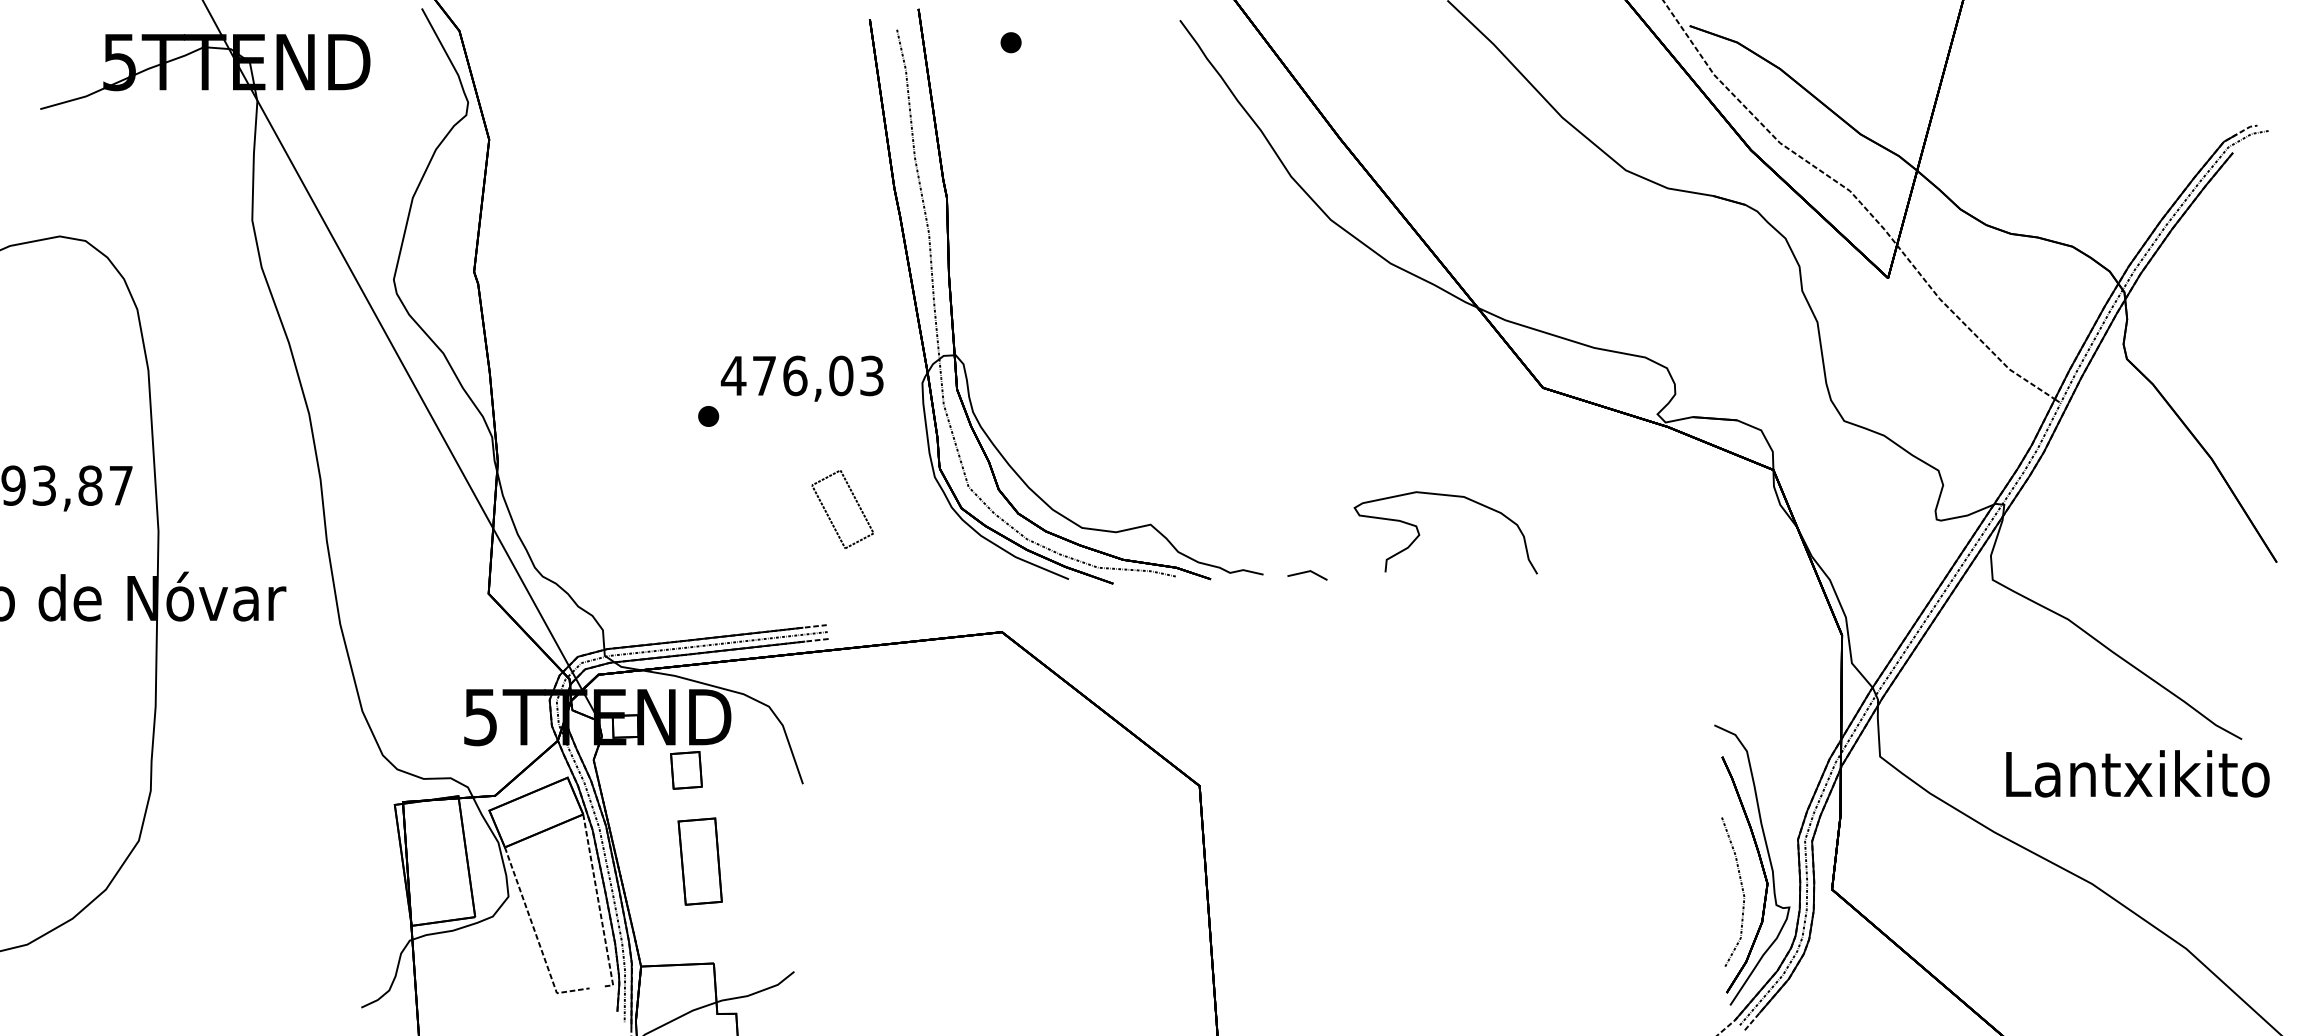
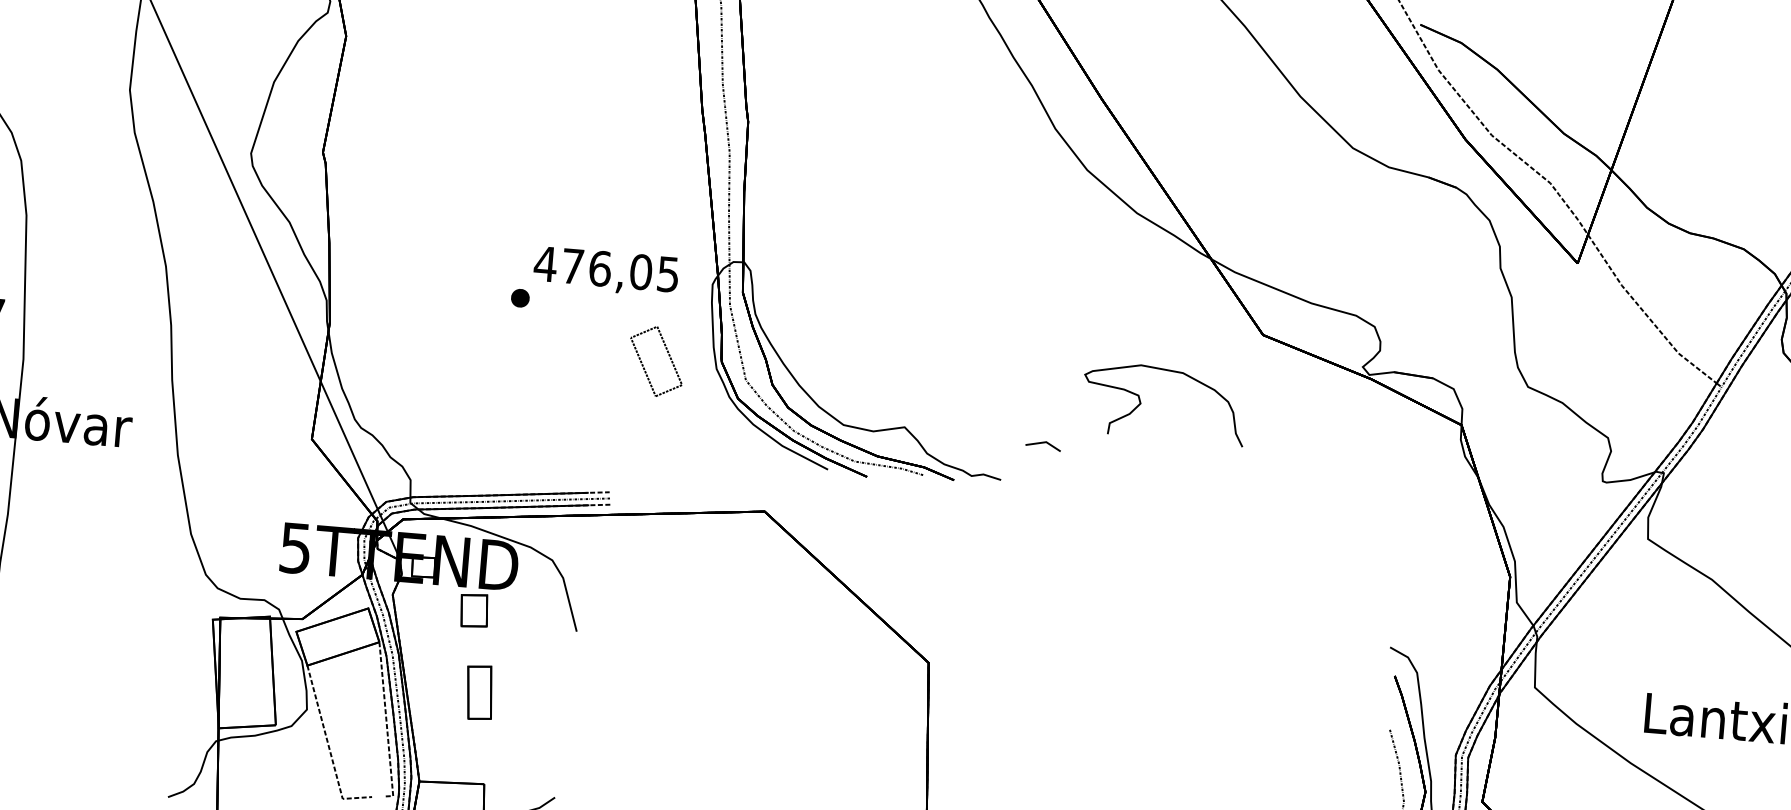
text: (871, 375) -> (667, 274), 476,03 -> 476,05
part: (828, 514) -> (643, 364), moved
curve: (1420, 534) -> (1141, 403), moved
line: (1305, 573) -> (1041, 443), moved
part: (699, 861) -> (479, 692), size x0.7

